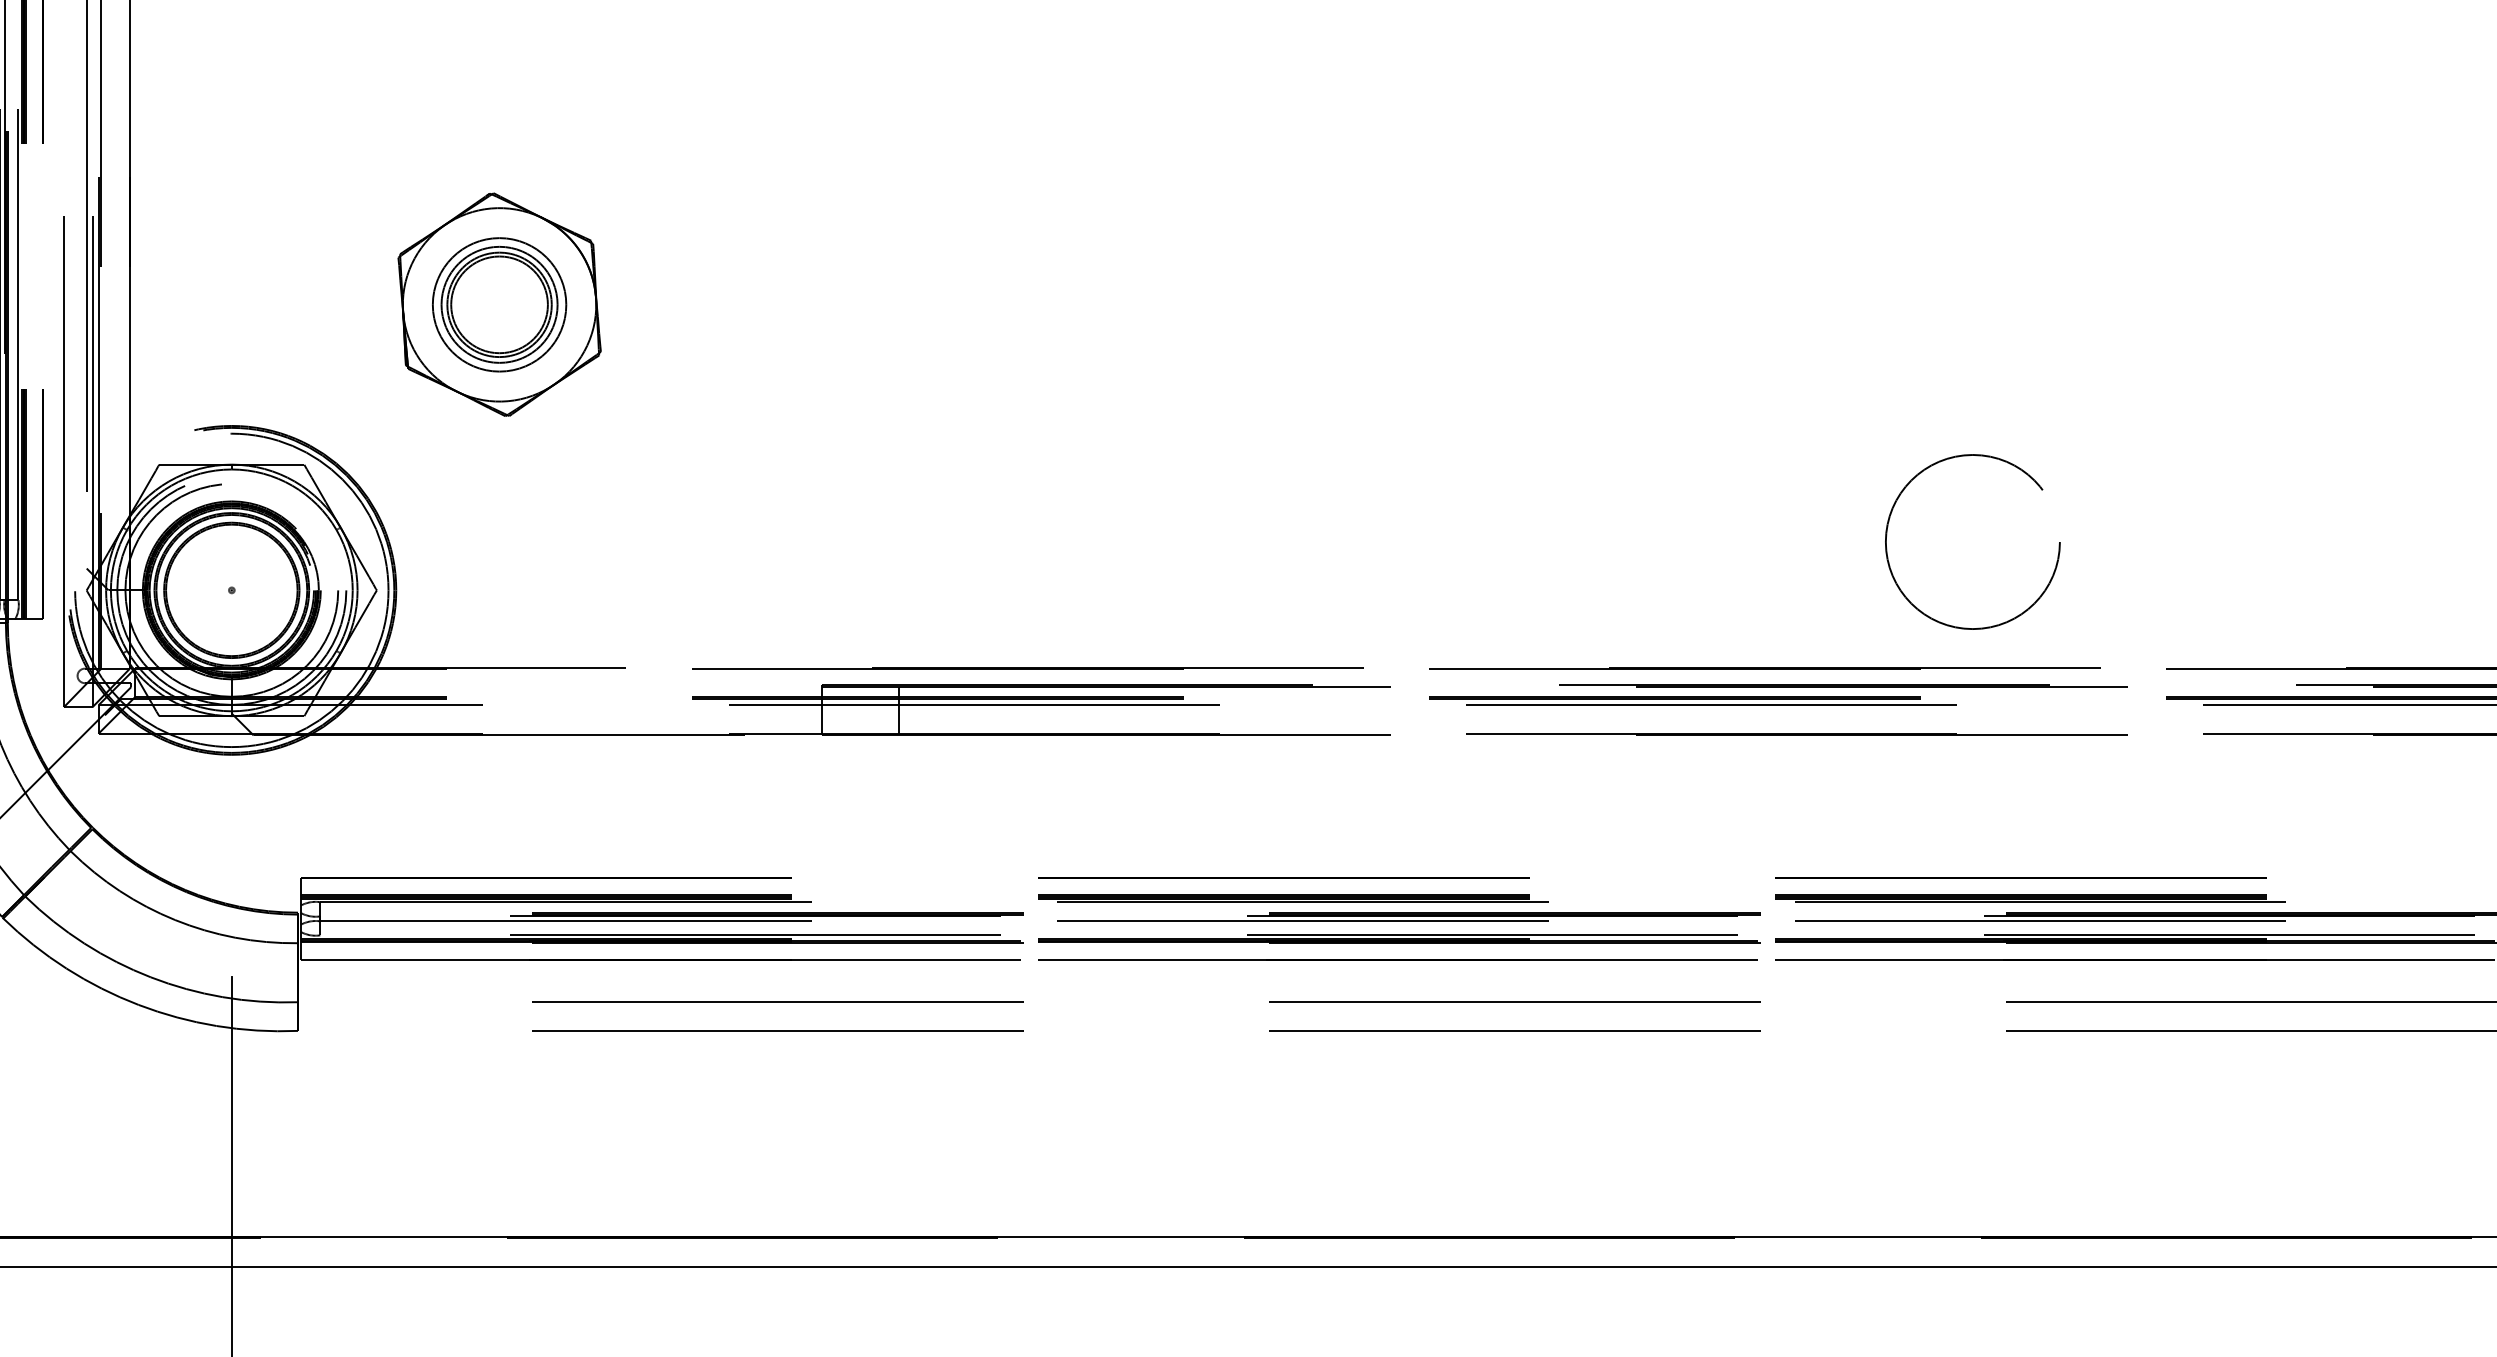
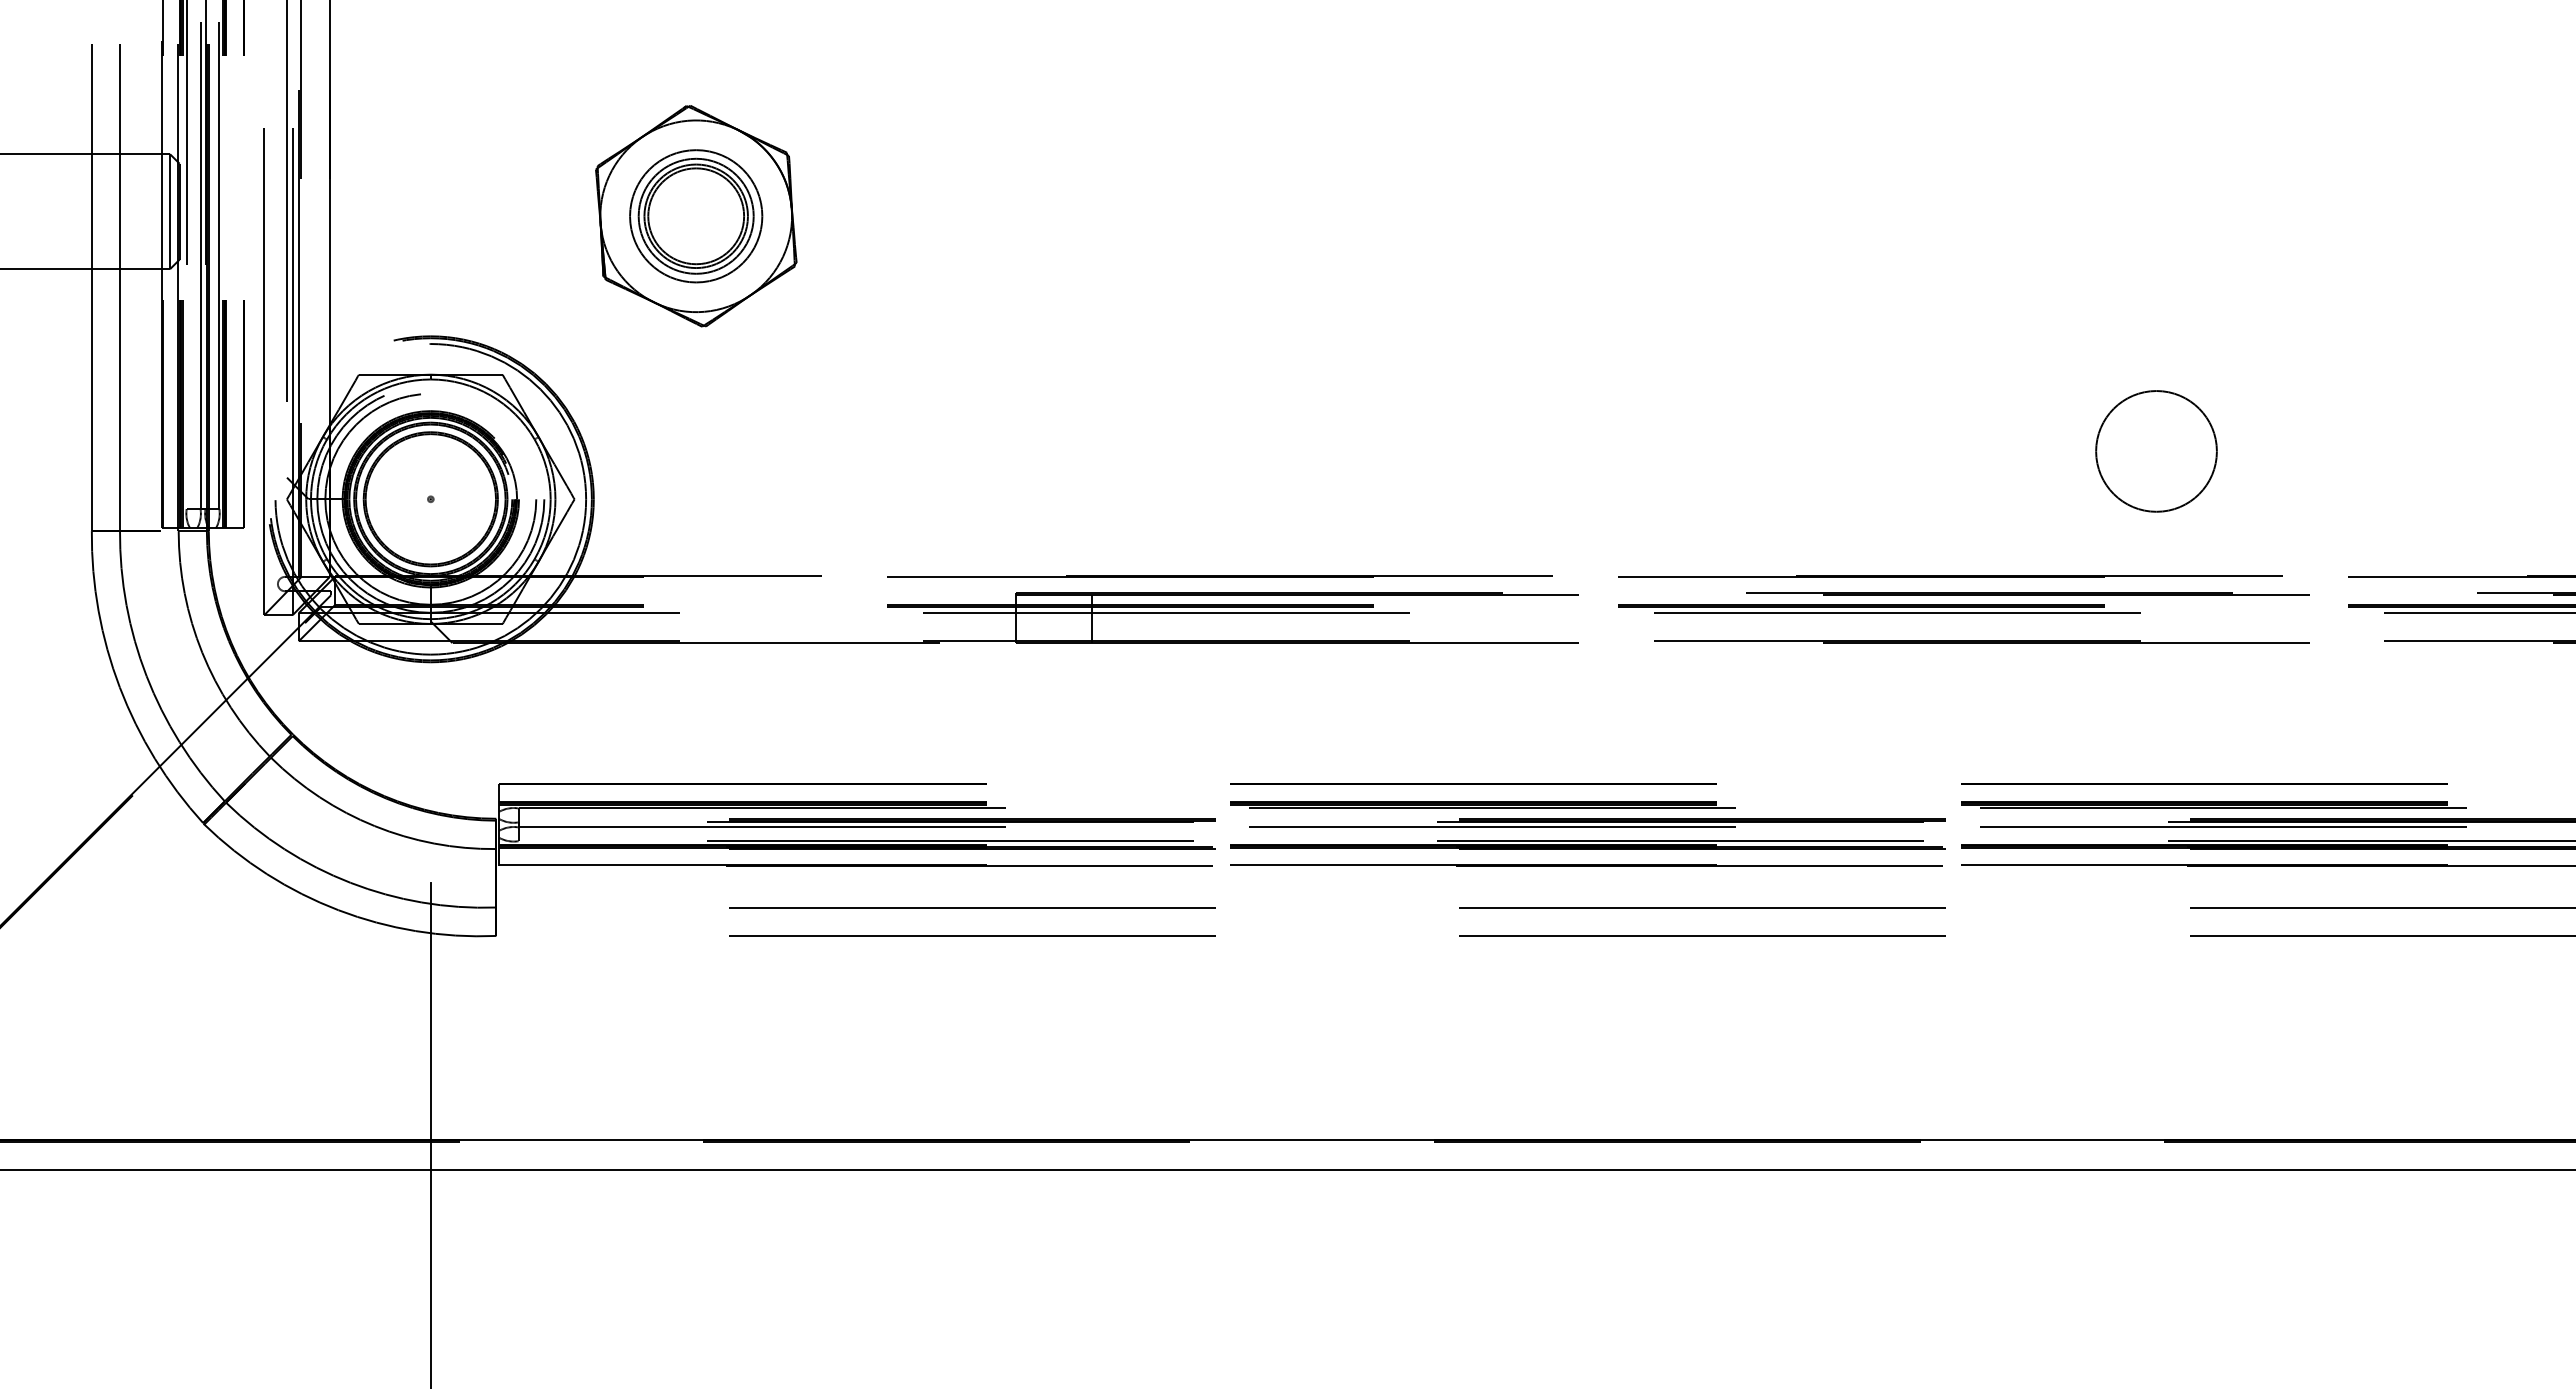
circle: (1972, 542) -> (2156, 451), size x0.7

